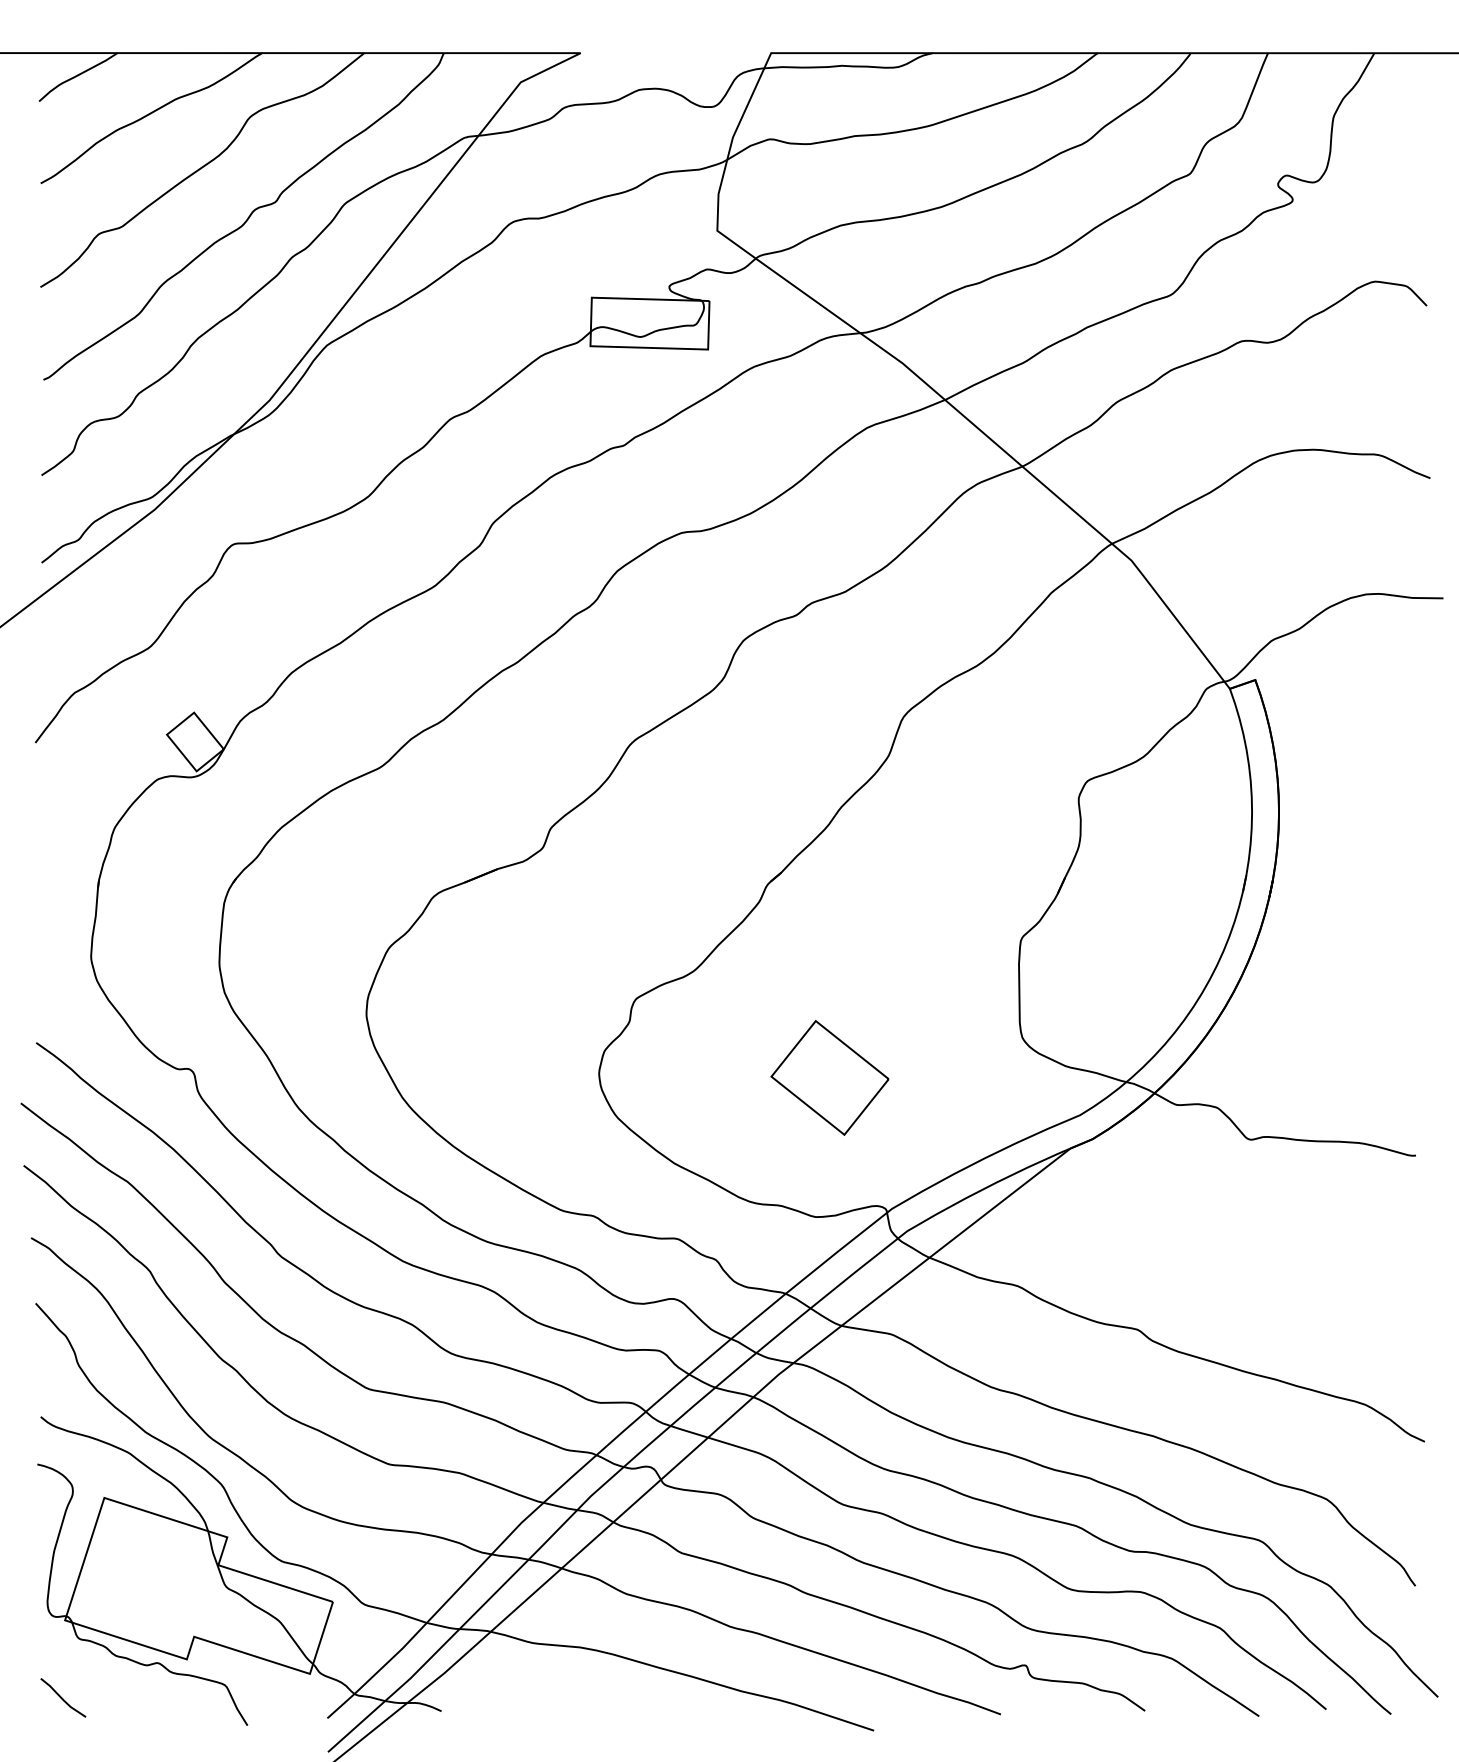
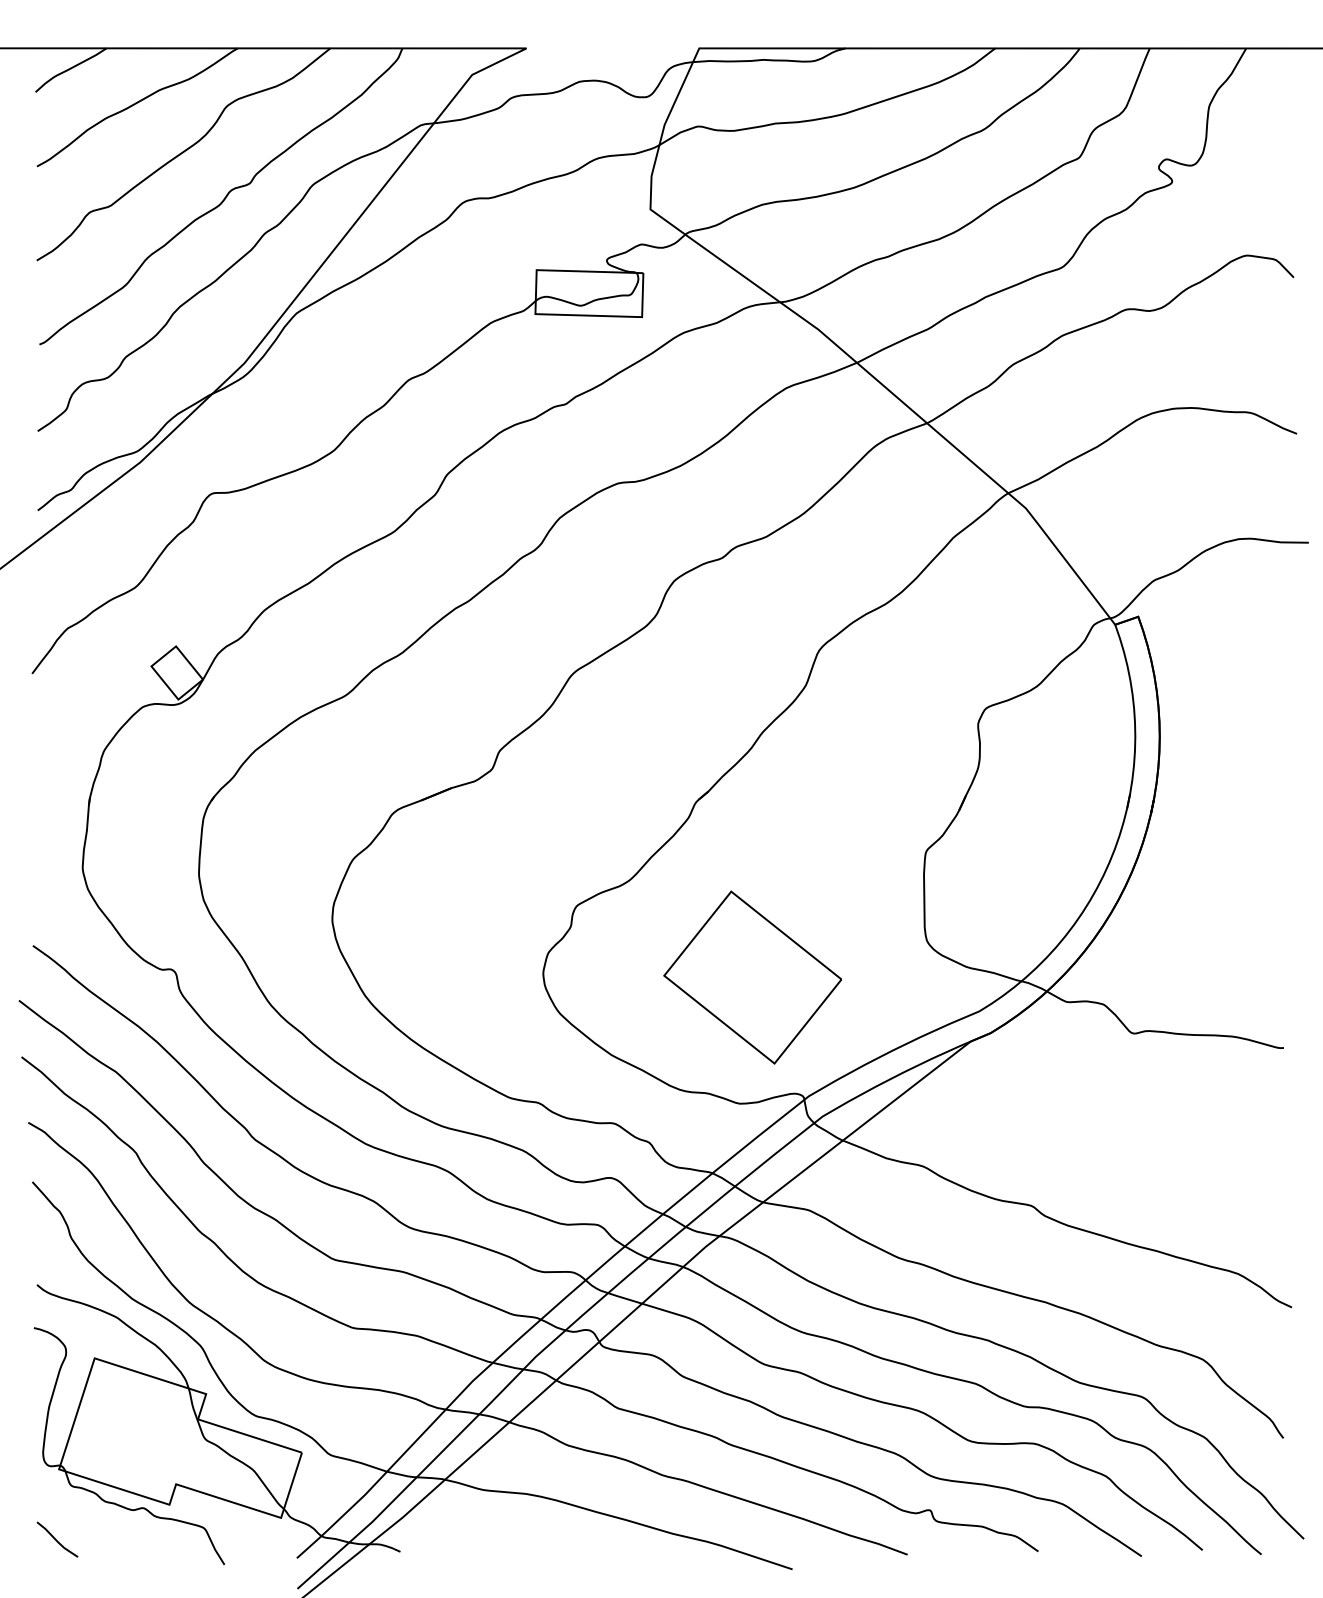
part: (829, 1077) -> (752, 977), size x1.67

